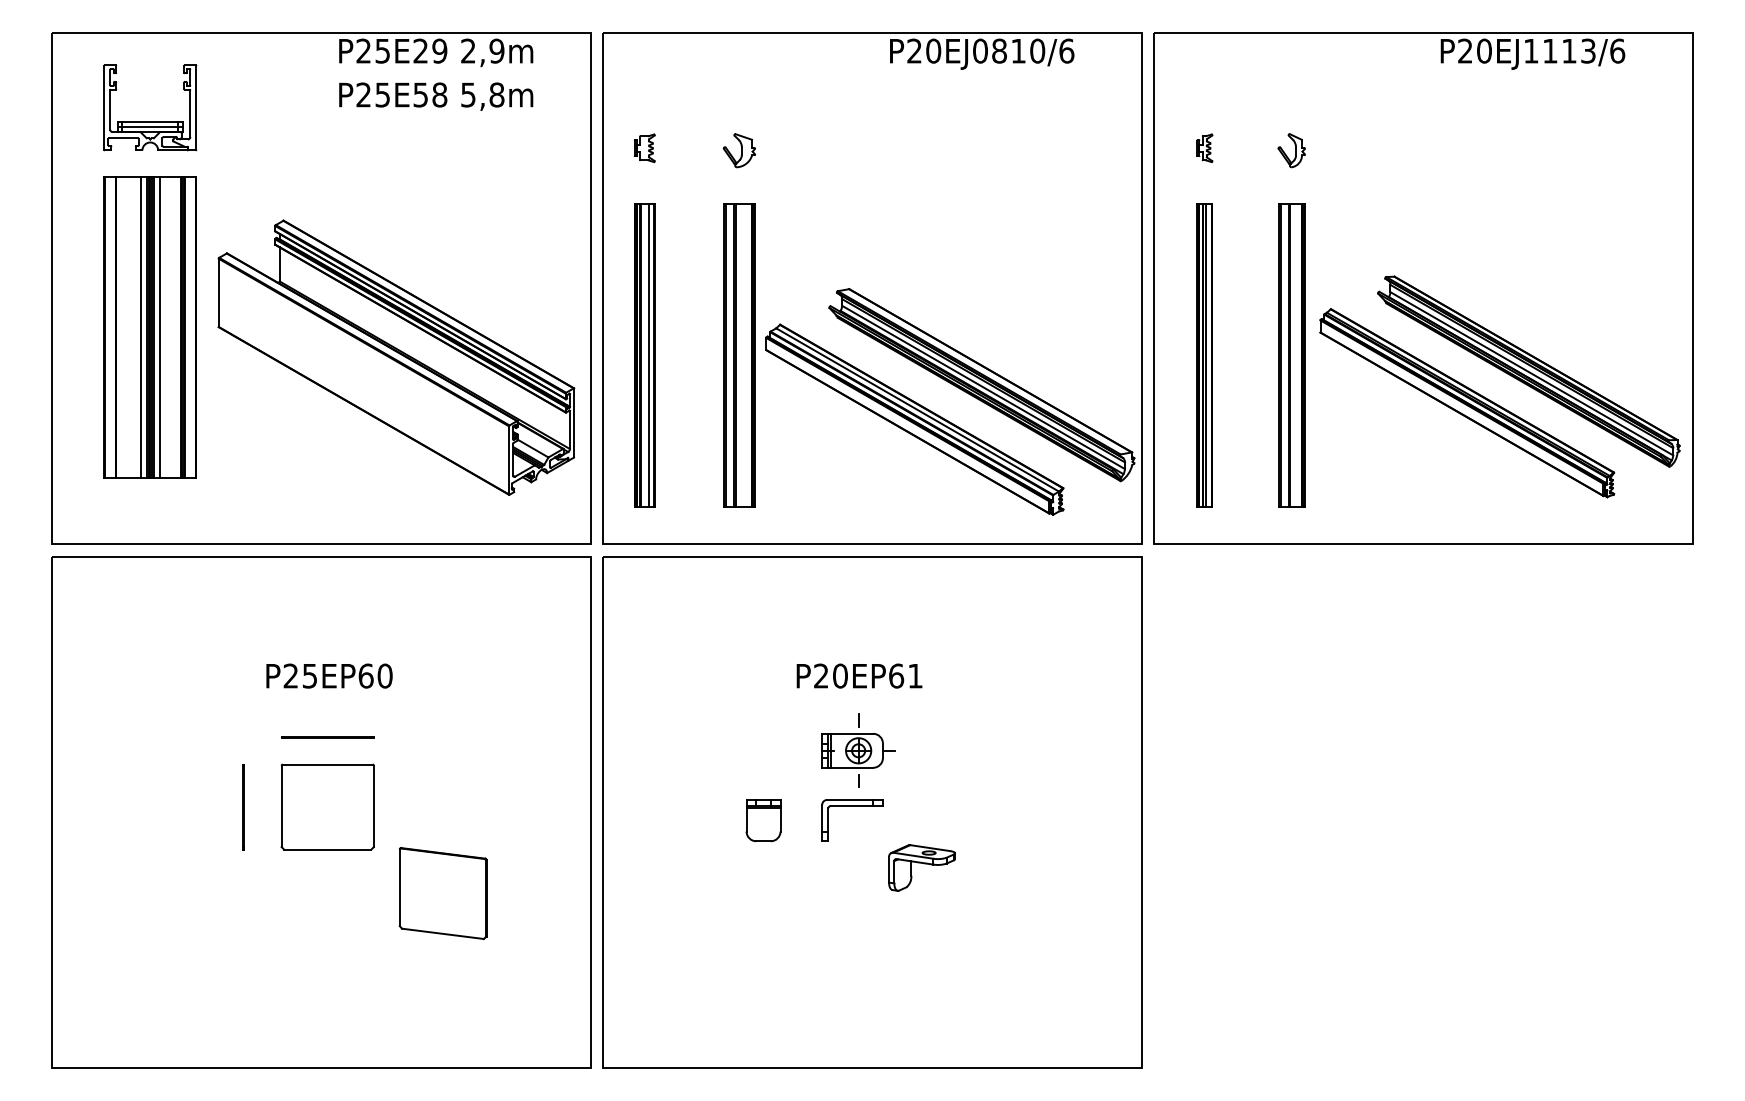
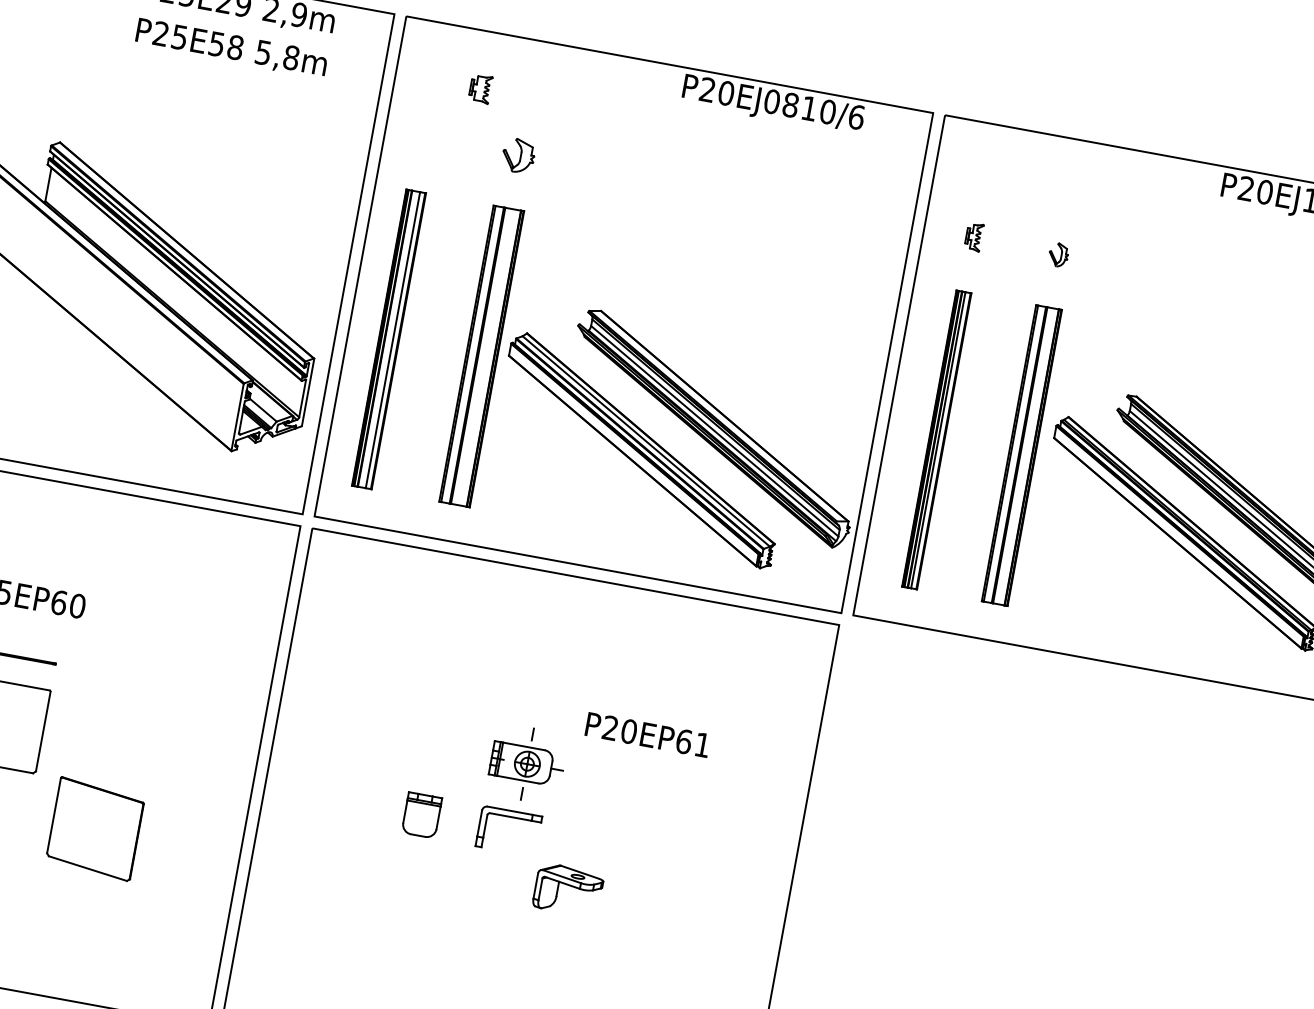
part: (644, 148) -> (480, 89), moved
part: (1291, 150) -> (1058, 254), size x0.7
text: (859, 675) -> (647, 734), moved

